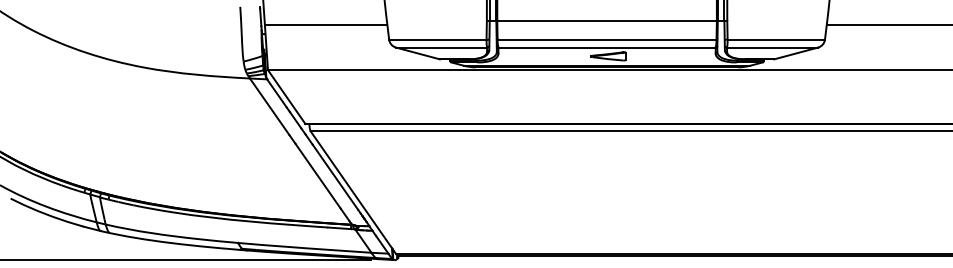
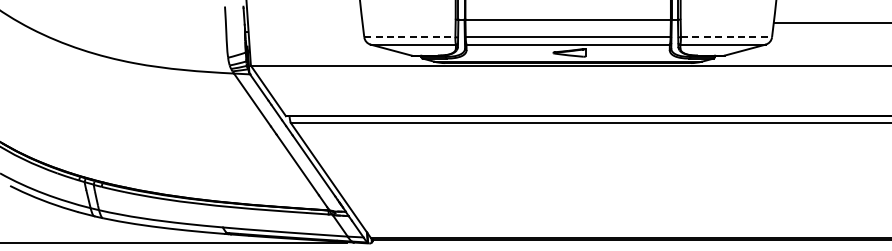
line: (326, 24) -> (305, 23), removed
line: (437, 39) -> (409, 37), solid -> dashed
line: (776, 39) -> (726, 37), solid -> dashed

